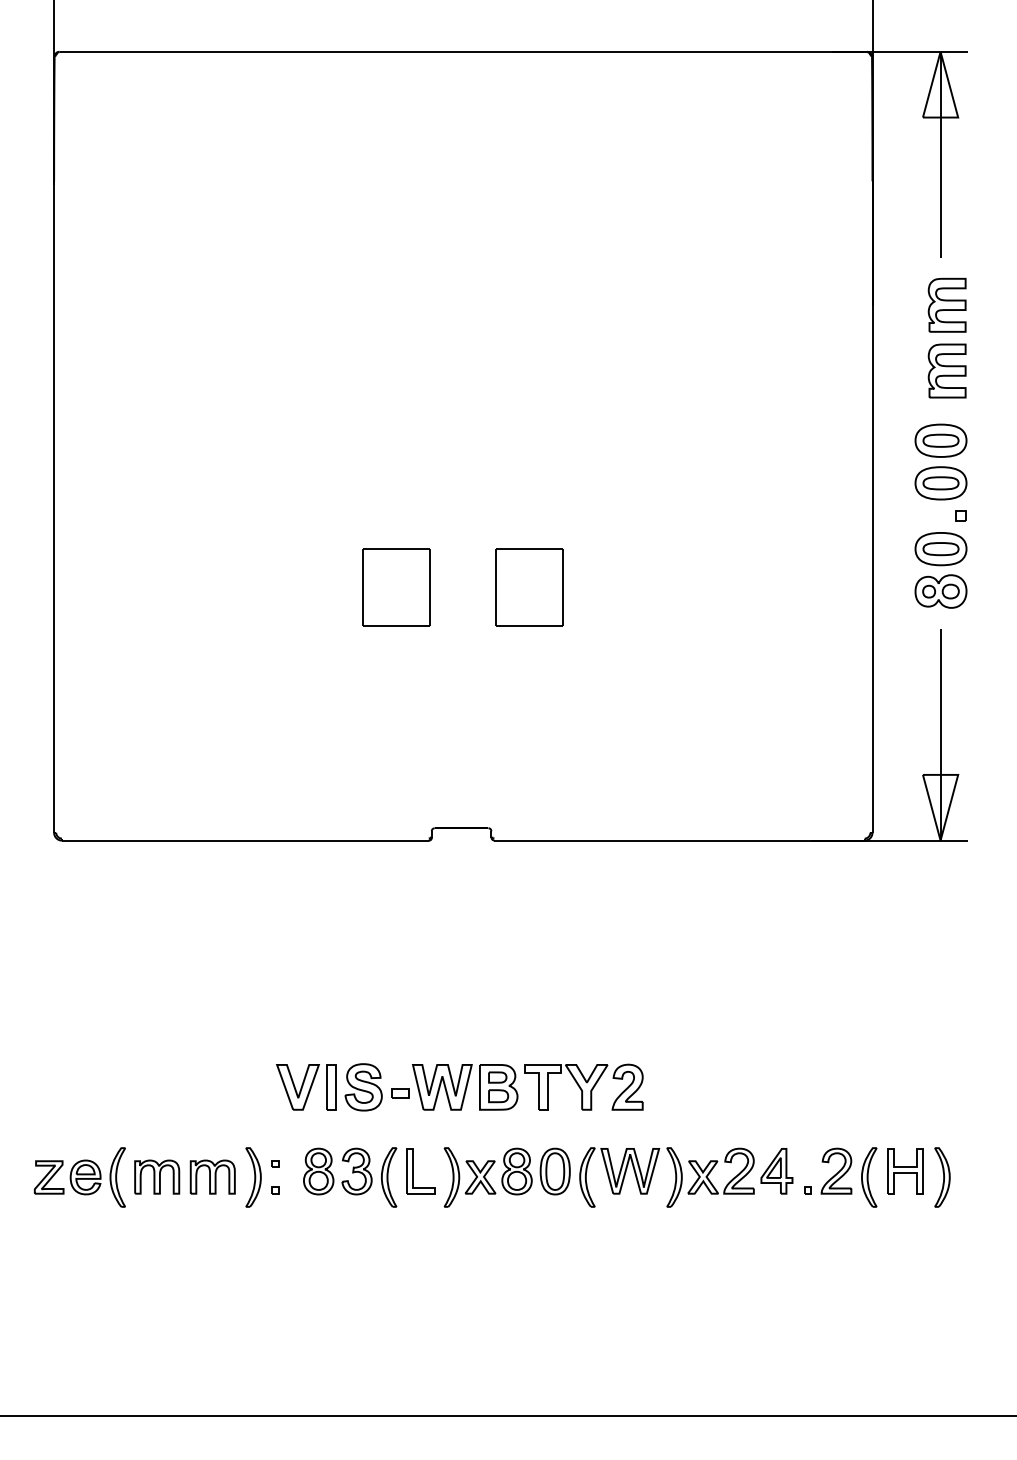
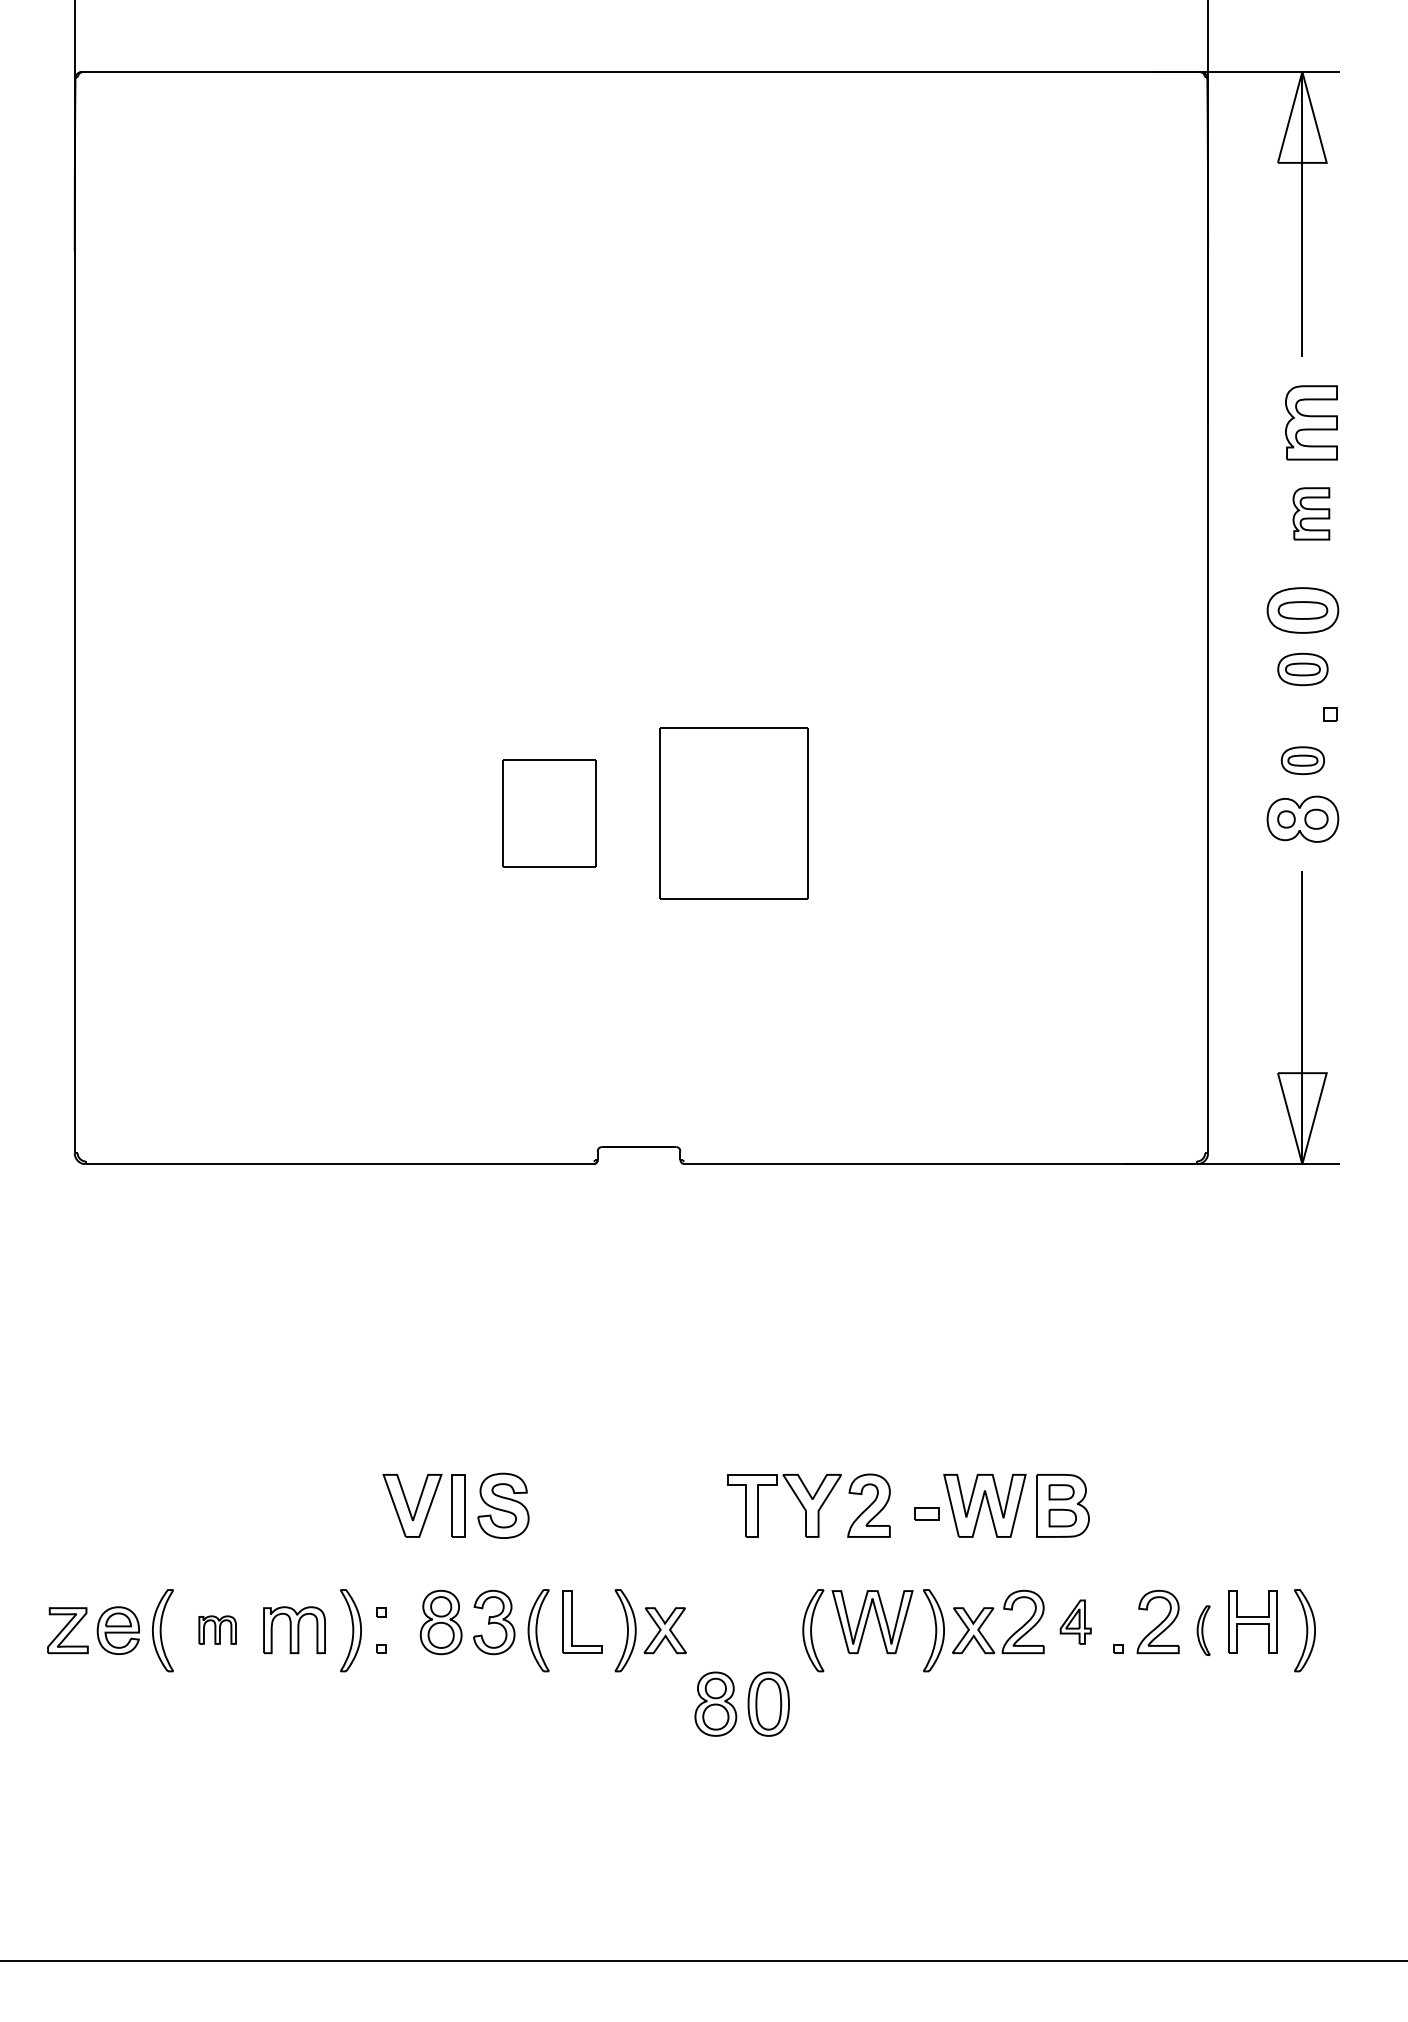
part: (946, 370) -> (1310, 513), size x0.7
part: (940, 483) -> (1302, 669), size x0.7
part: (940, 549) -> (1302, 761), size x0.6
part: (529, 587) -> (733, 813), size x1.6
part: (454, 1087) -> (1001, 1506), moved
part: (535, 1171) -> (741, 1704), moved
part: (776, 1171) -> (1075, 1622), size x0.7
part: (157, 1176) -> (217, 1629), size x0.6
part: (869, 1177) -> (1203, 1630), size x0.6

